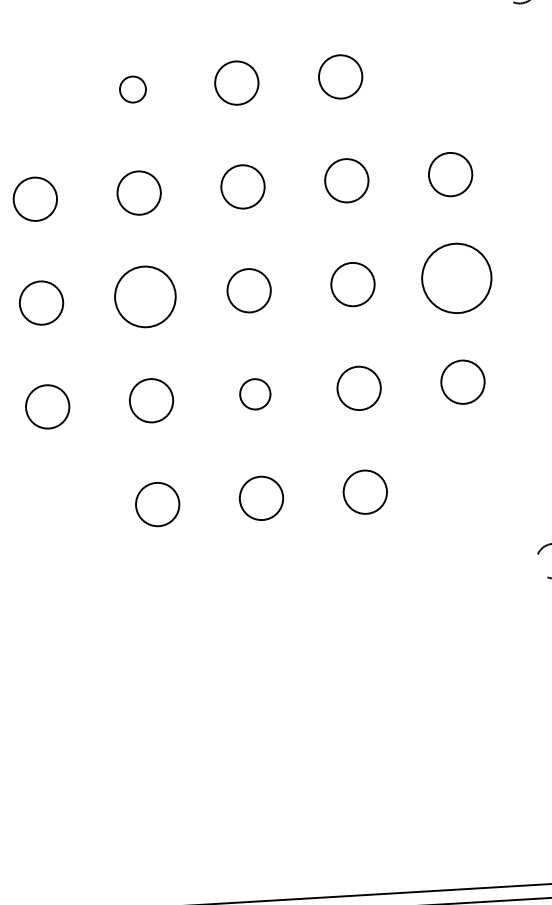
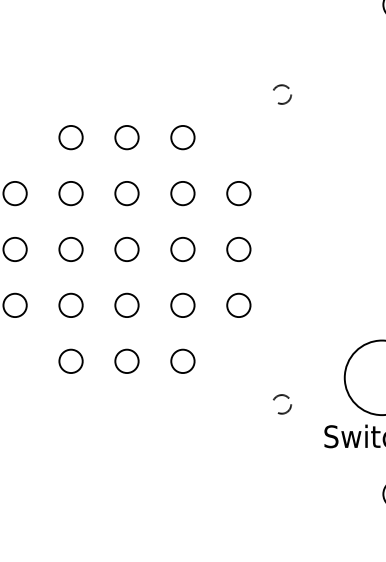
circle: (131, 89) -> (70, 137), size x1.67
circle: (456, 278) -> (238, 249), size x0.62
circle: (144, 296) -> (70, 249), size x0.71
circle: (254, 392) -> (126, 304), size x1.43

